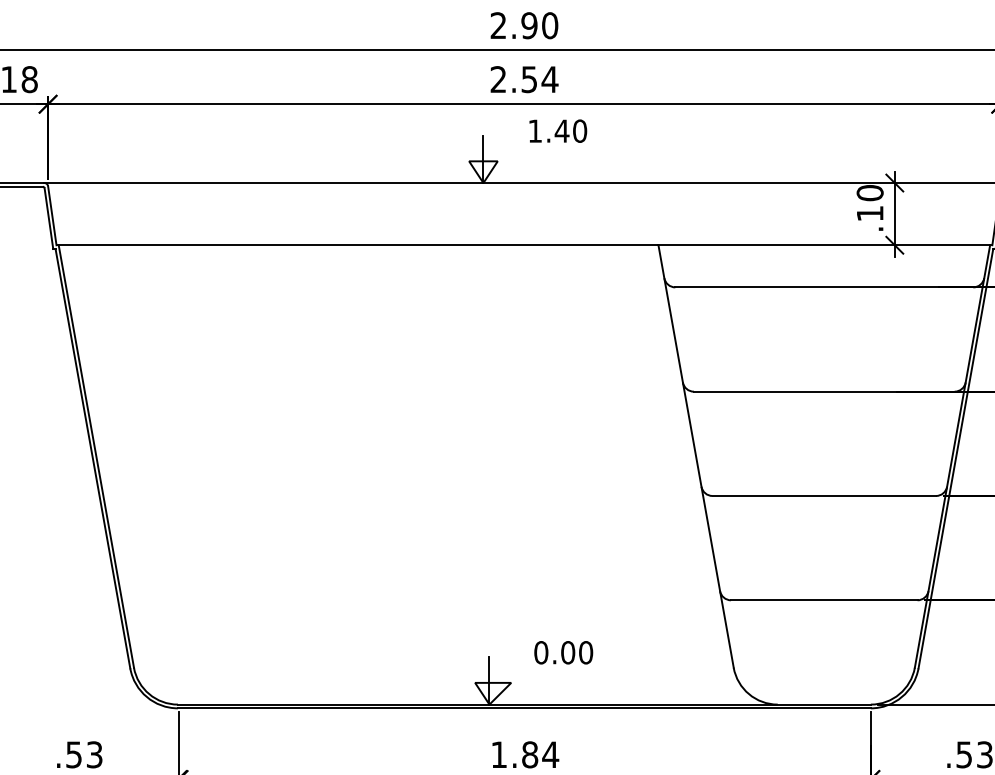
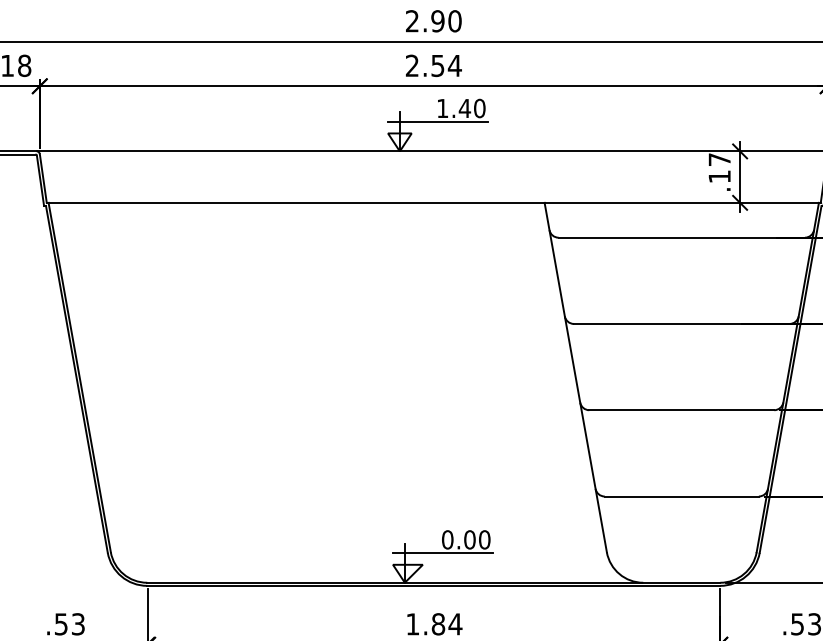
line: (530, 146) -> (438, 121), added
text: (869, 192) -> (719, 159), .10 -> .17
line: (534, 668) -> (442, 552), added

